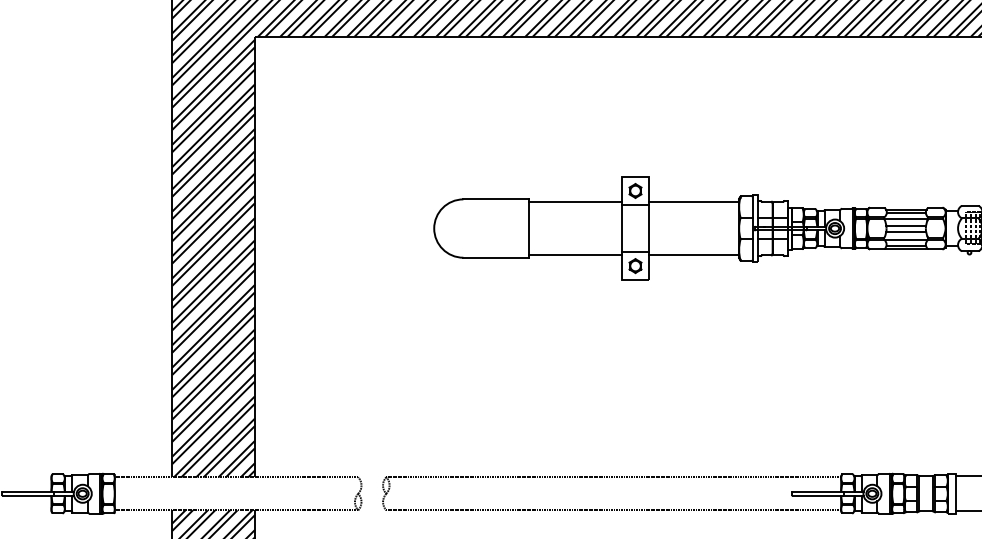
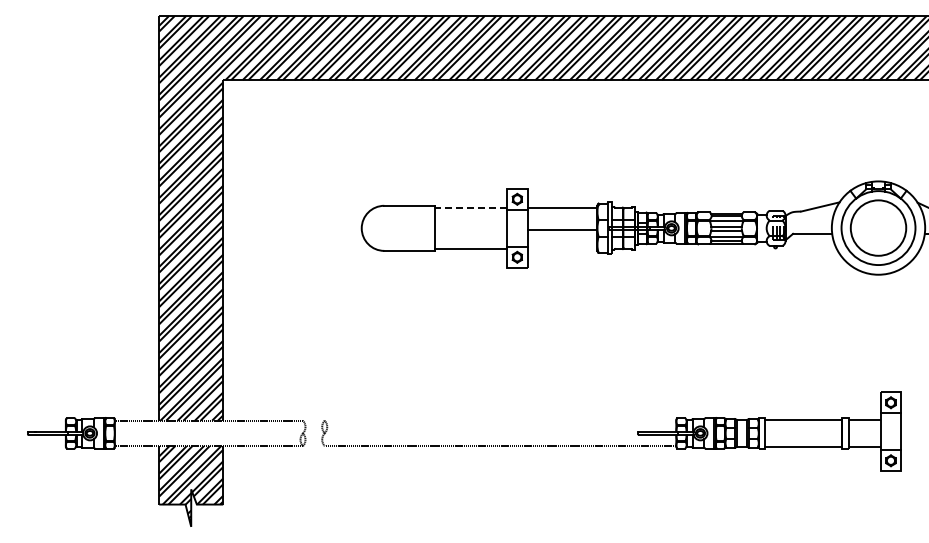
line: (574, 201) -> (470, 207), solid -> dashed
line: (693, 254) -> (562, 229), moved
line: (613, 477) -> (500, 420), removed

